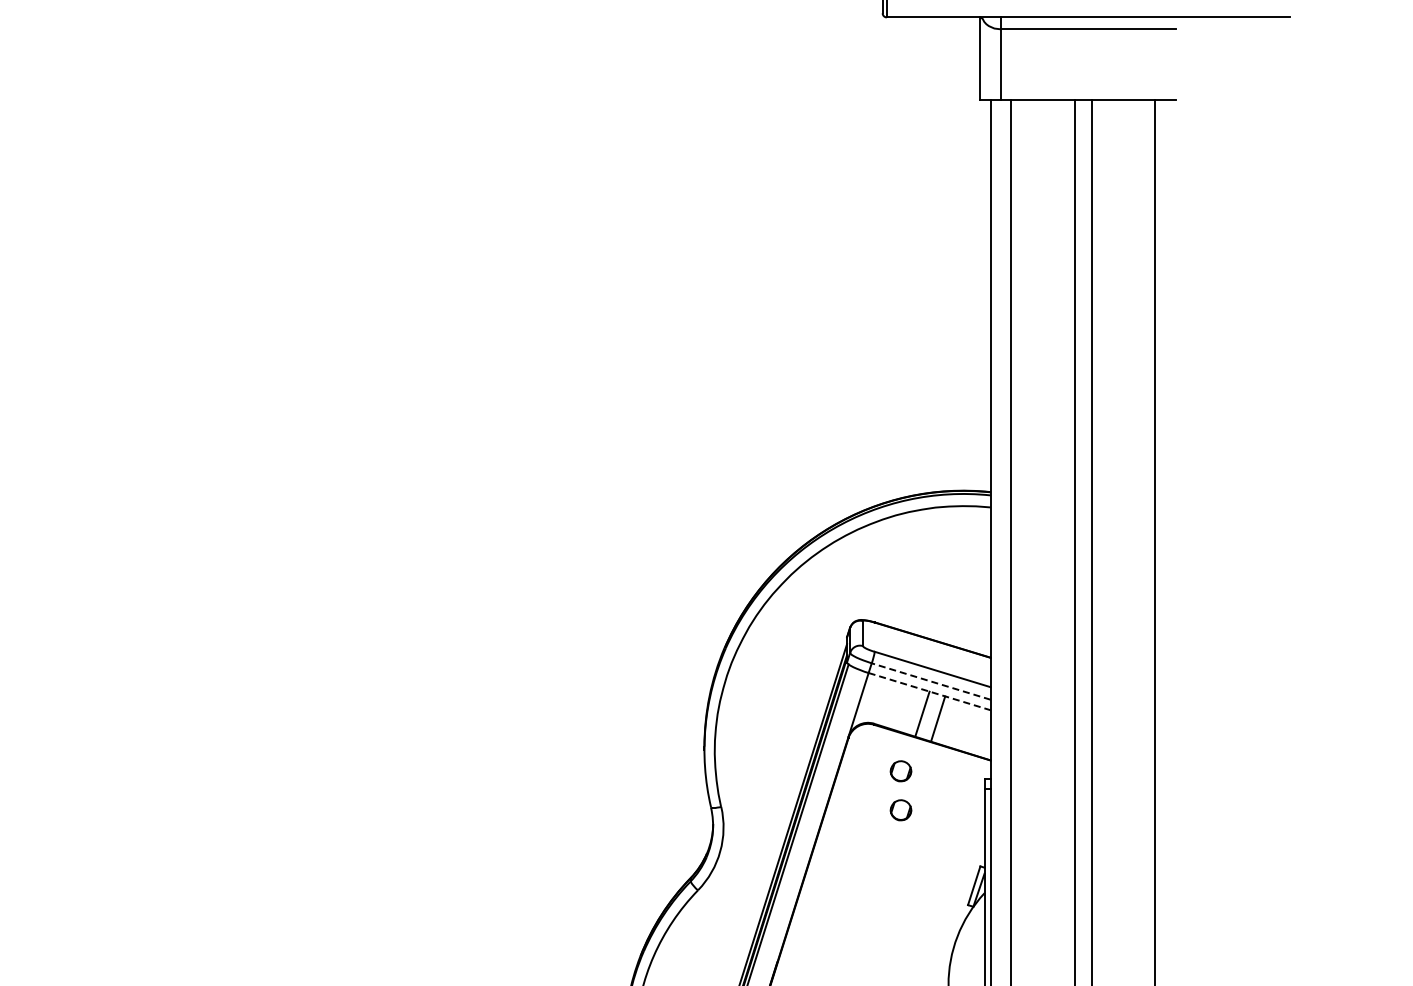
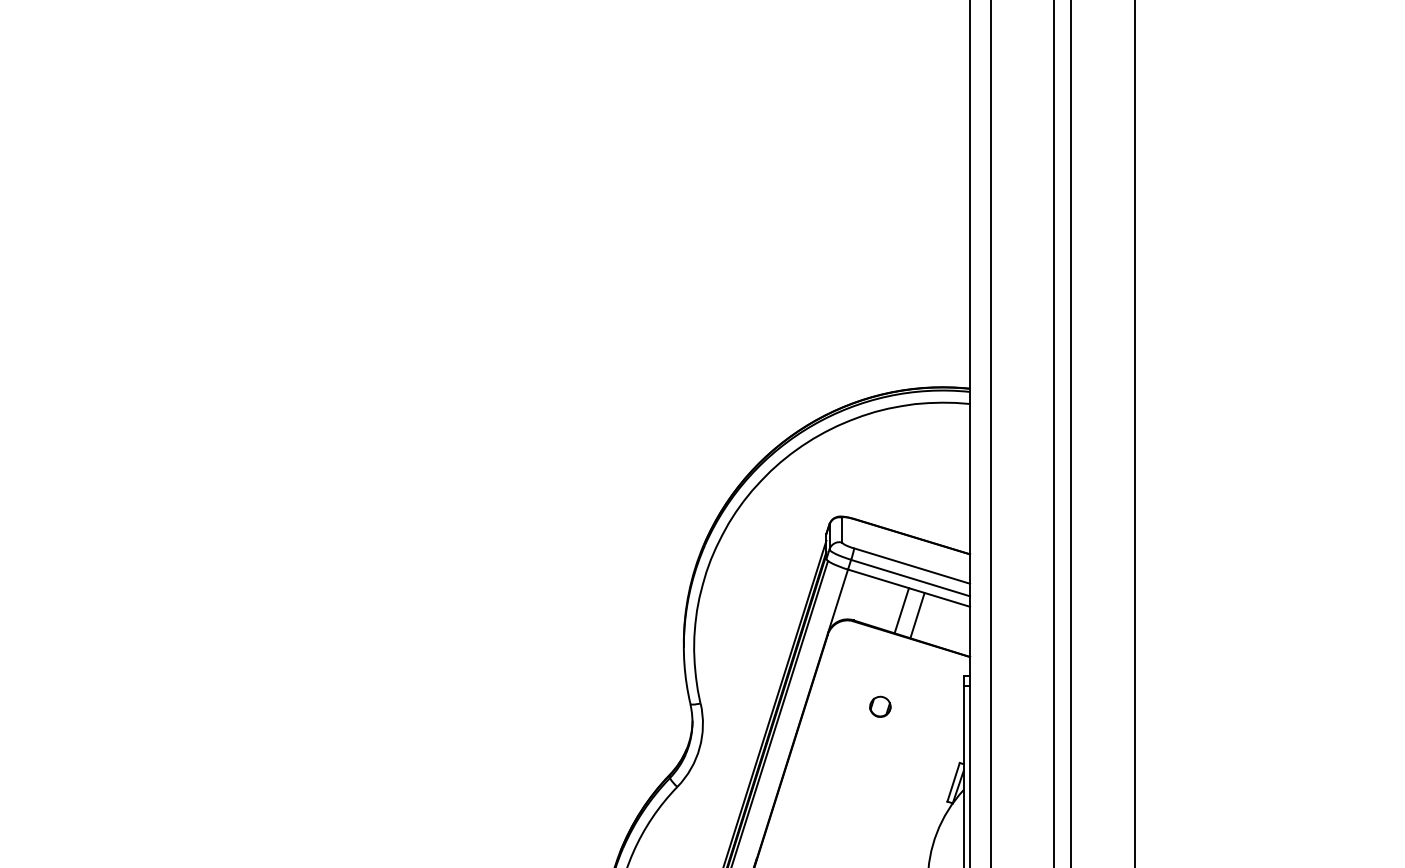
line: (930, 681) -> (909, 578), dashed -> solid
line: (929, 691) -> (908, 588), dashed -> solid
part: (900, 771) -> (879, 668), removed

